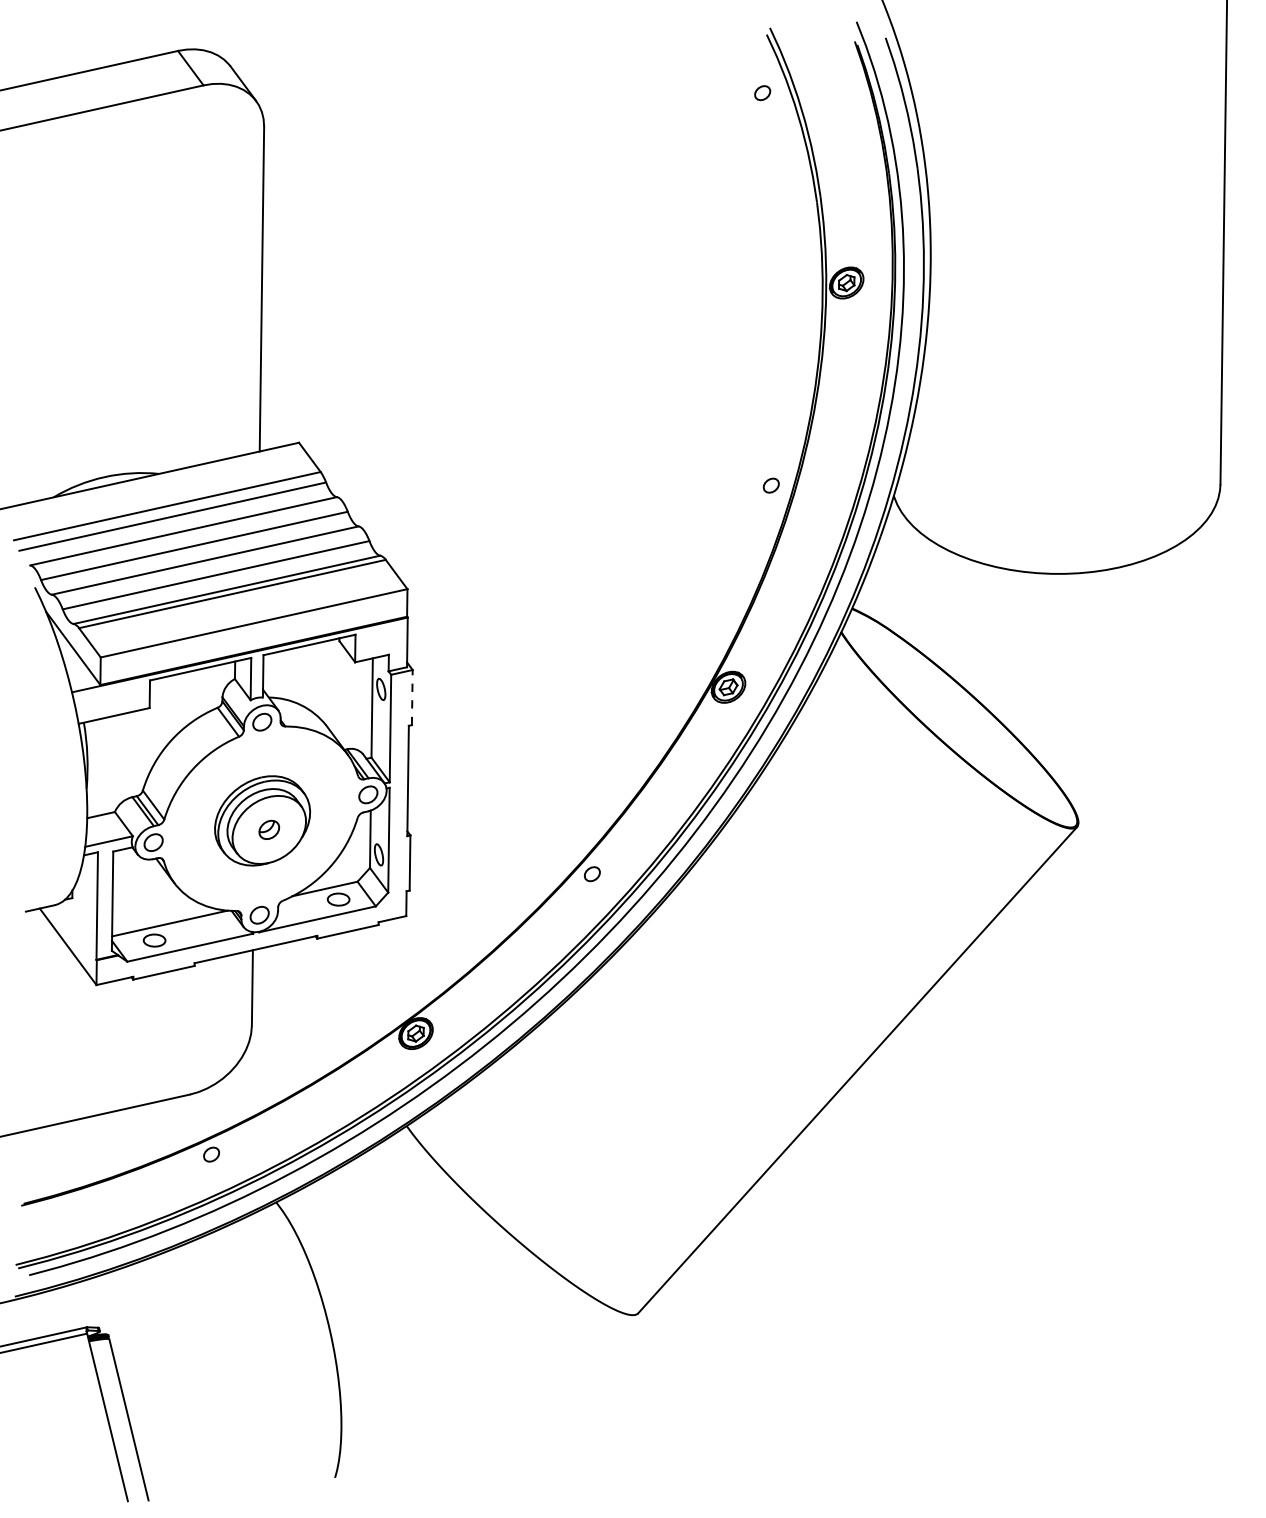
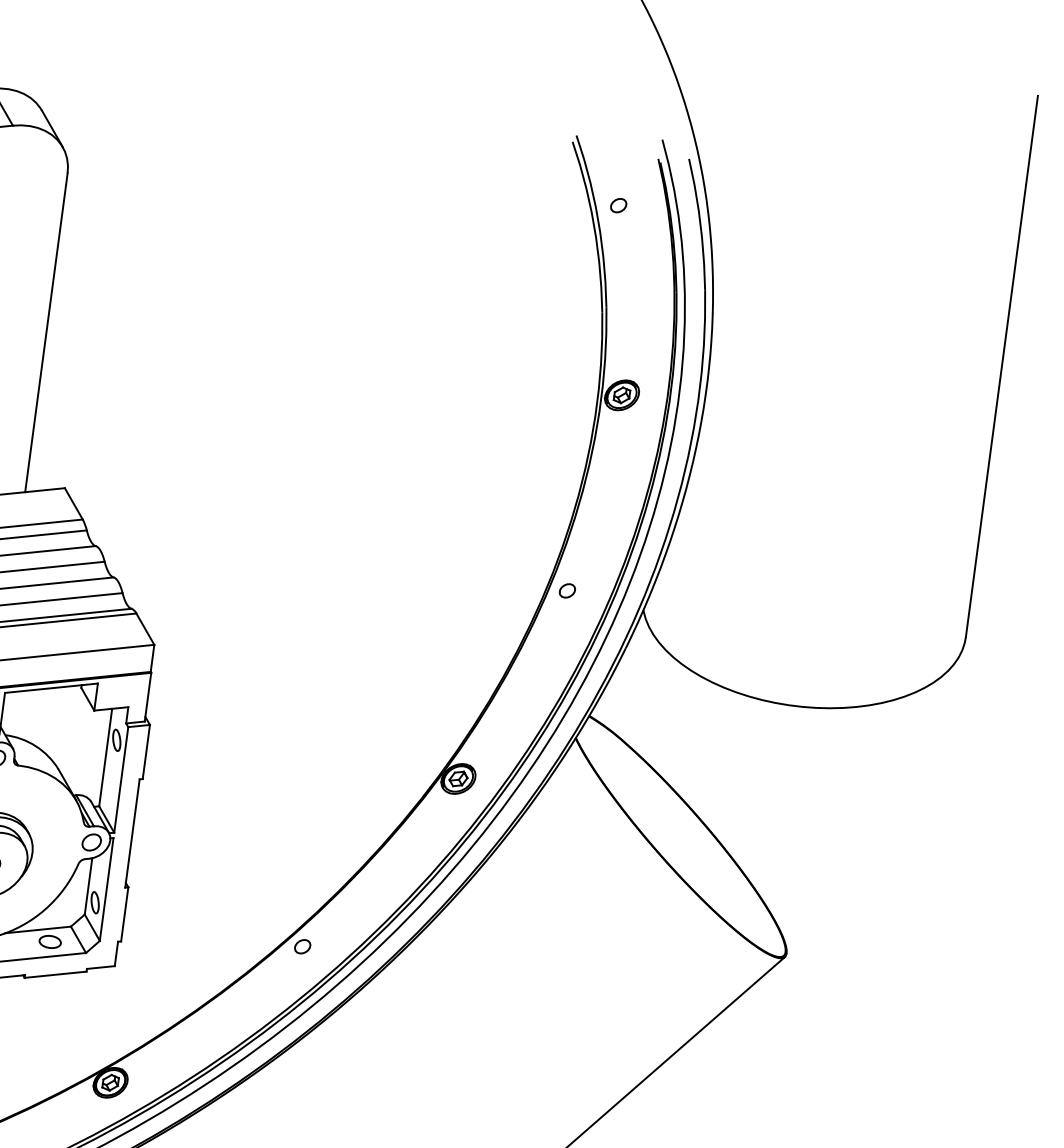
part: (762, 93) -> (618, 205), moved
part: (770, 485) -> (566, 590), moved
line: (412, 697) -> (146, 751), dashed -> solid

